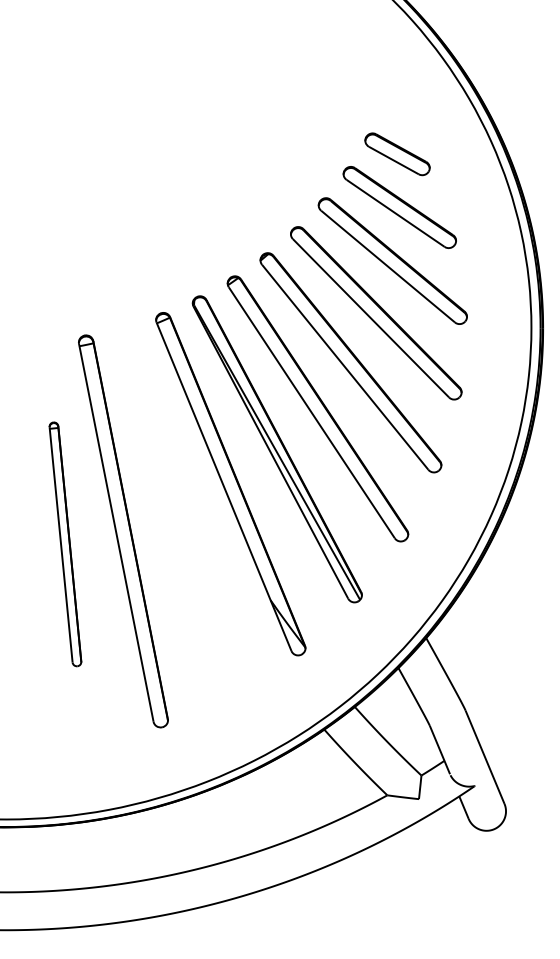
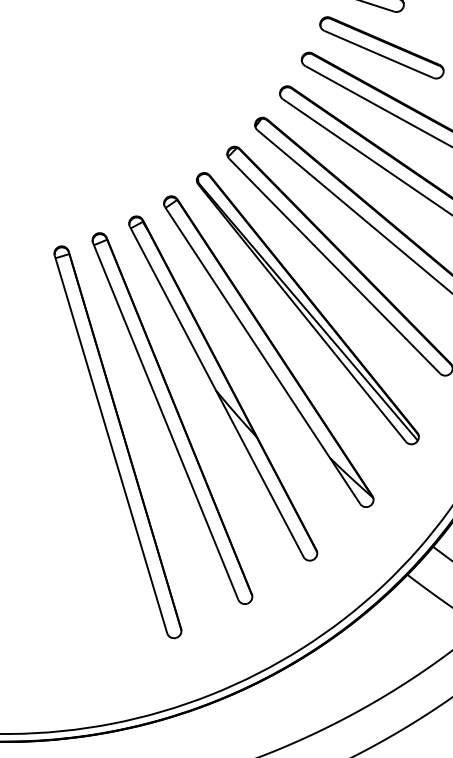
part: (178, 511) -> (222, 388), added
part: (65, 544) -> (118, 442), size x1.67

